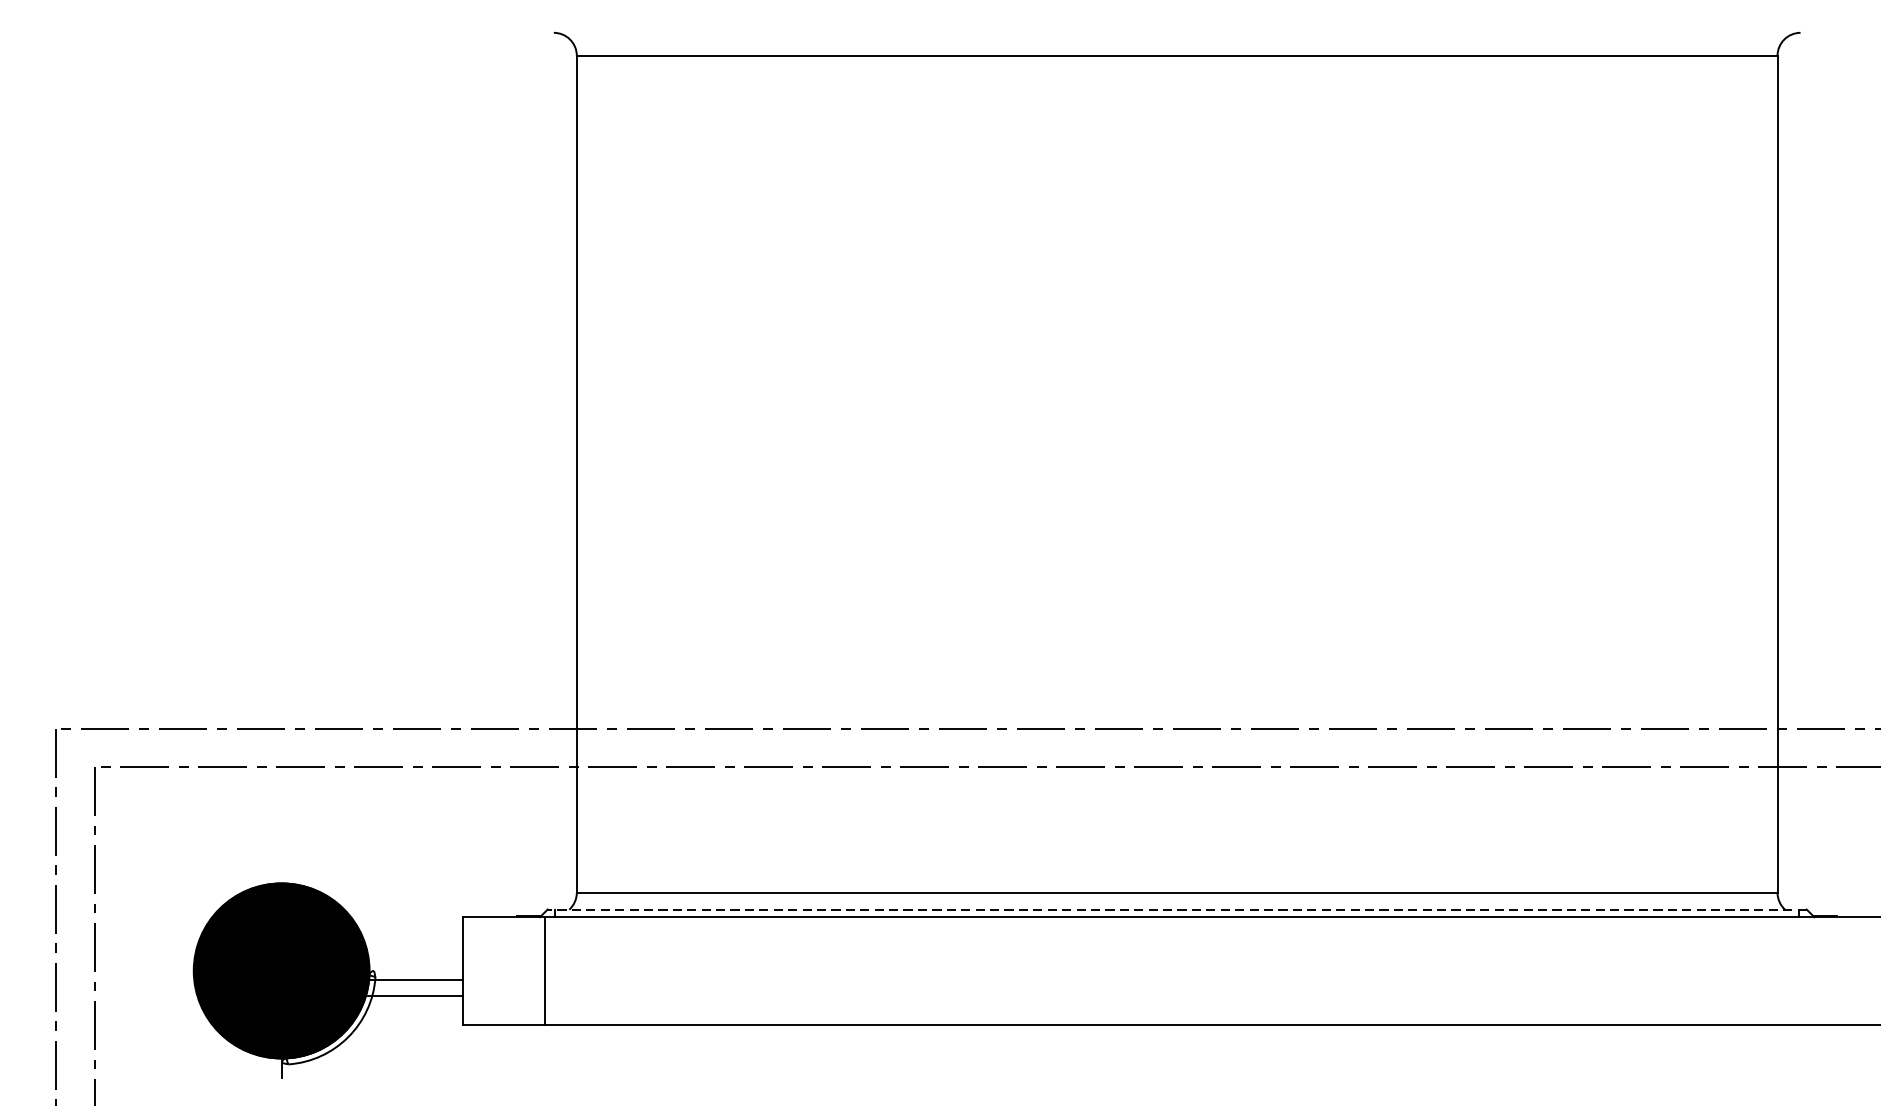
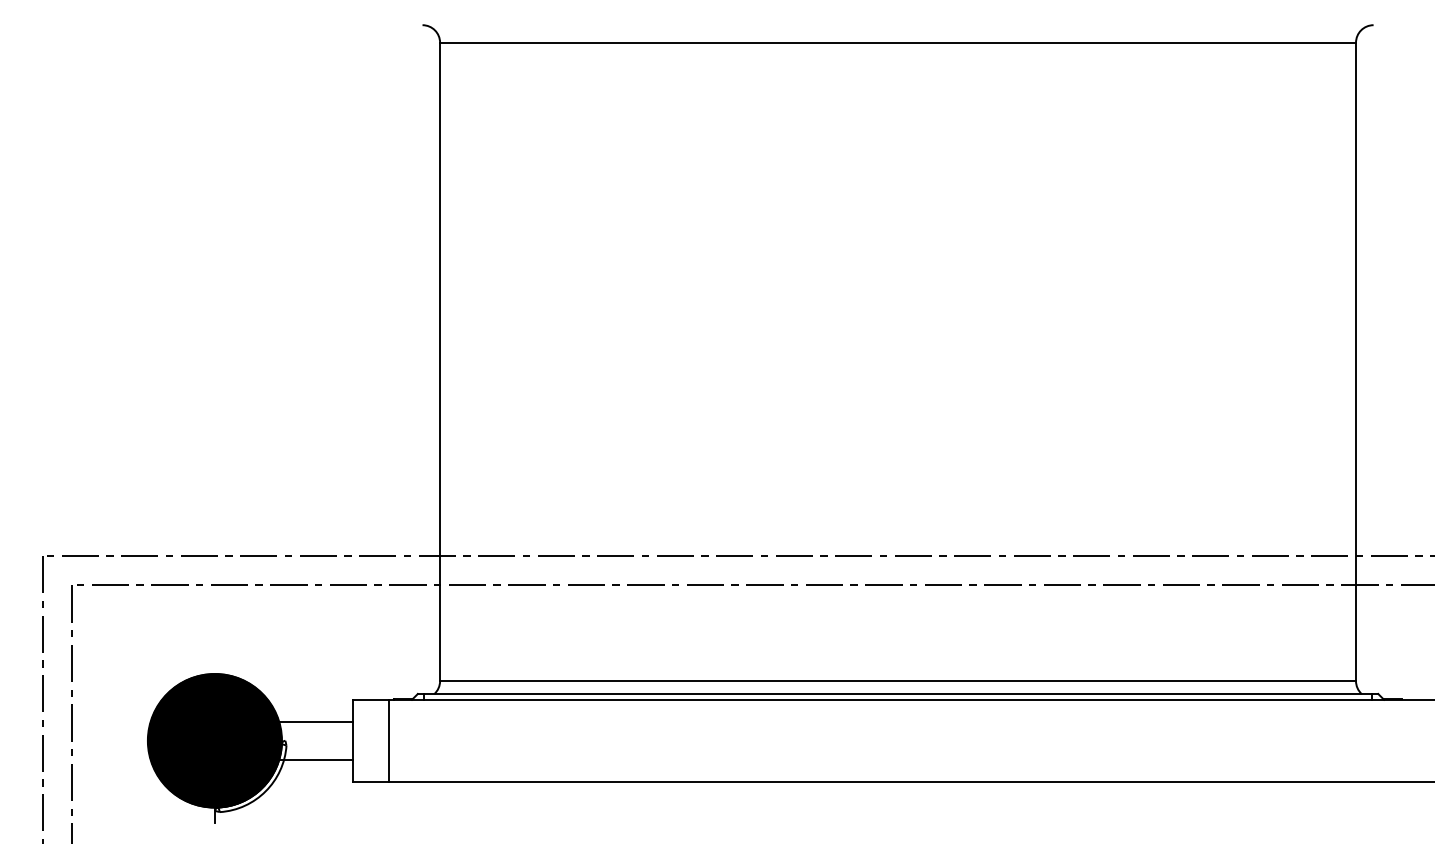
line: (1176, 908) -> (897, 693), dashed -> solid
line: (544, 970) -> (388, 740), moved
line: (414, 981) -> (316, 722), moved

